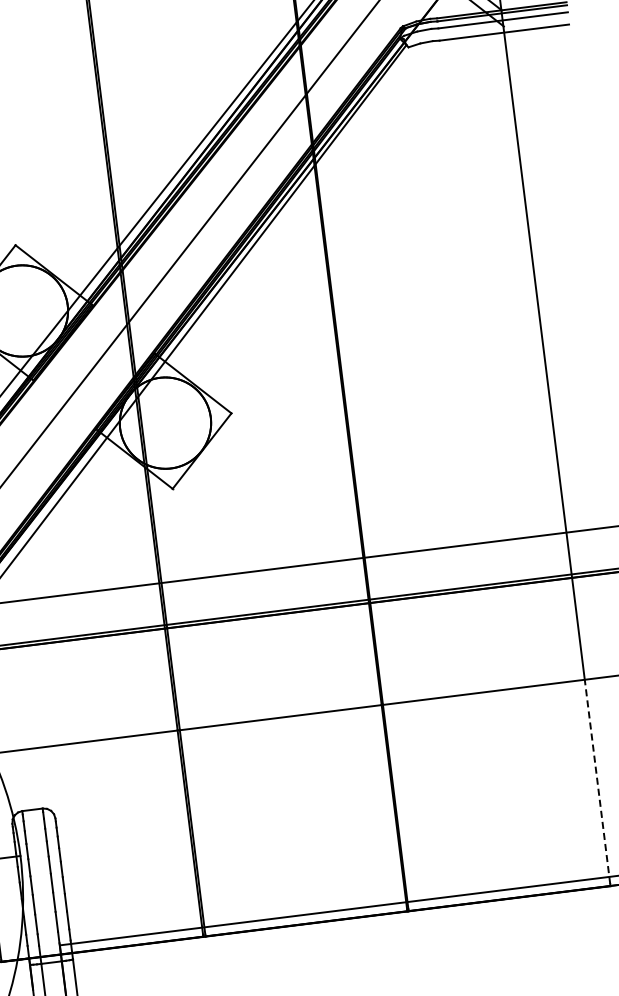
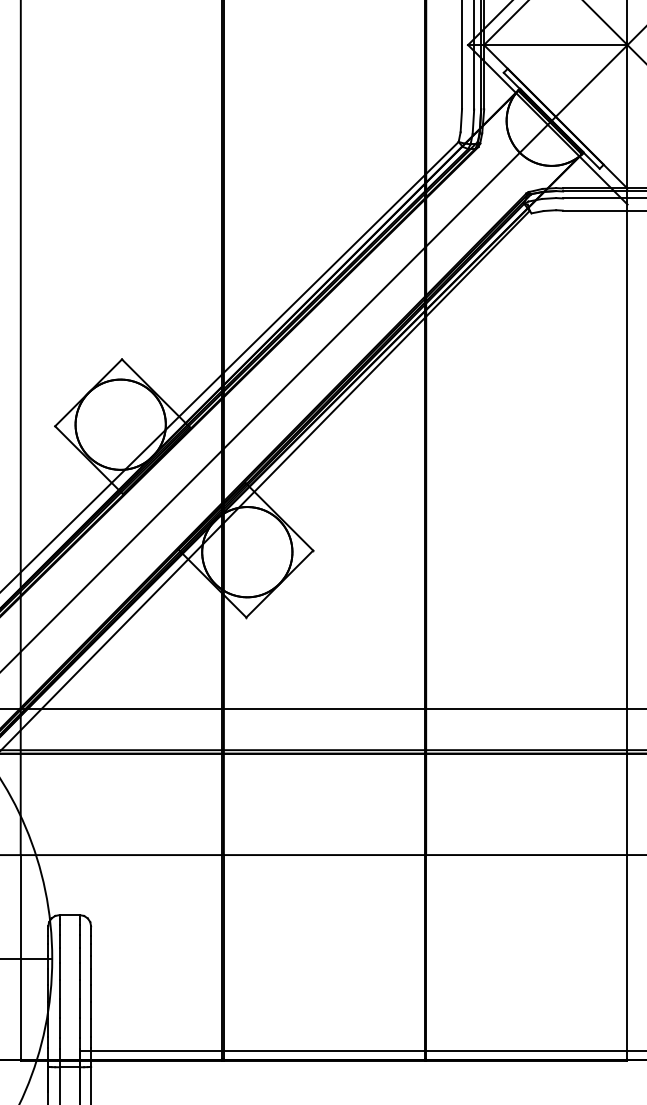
line: (597, 781) -> (627, 956), dashed -> solid

